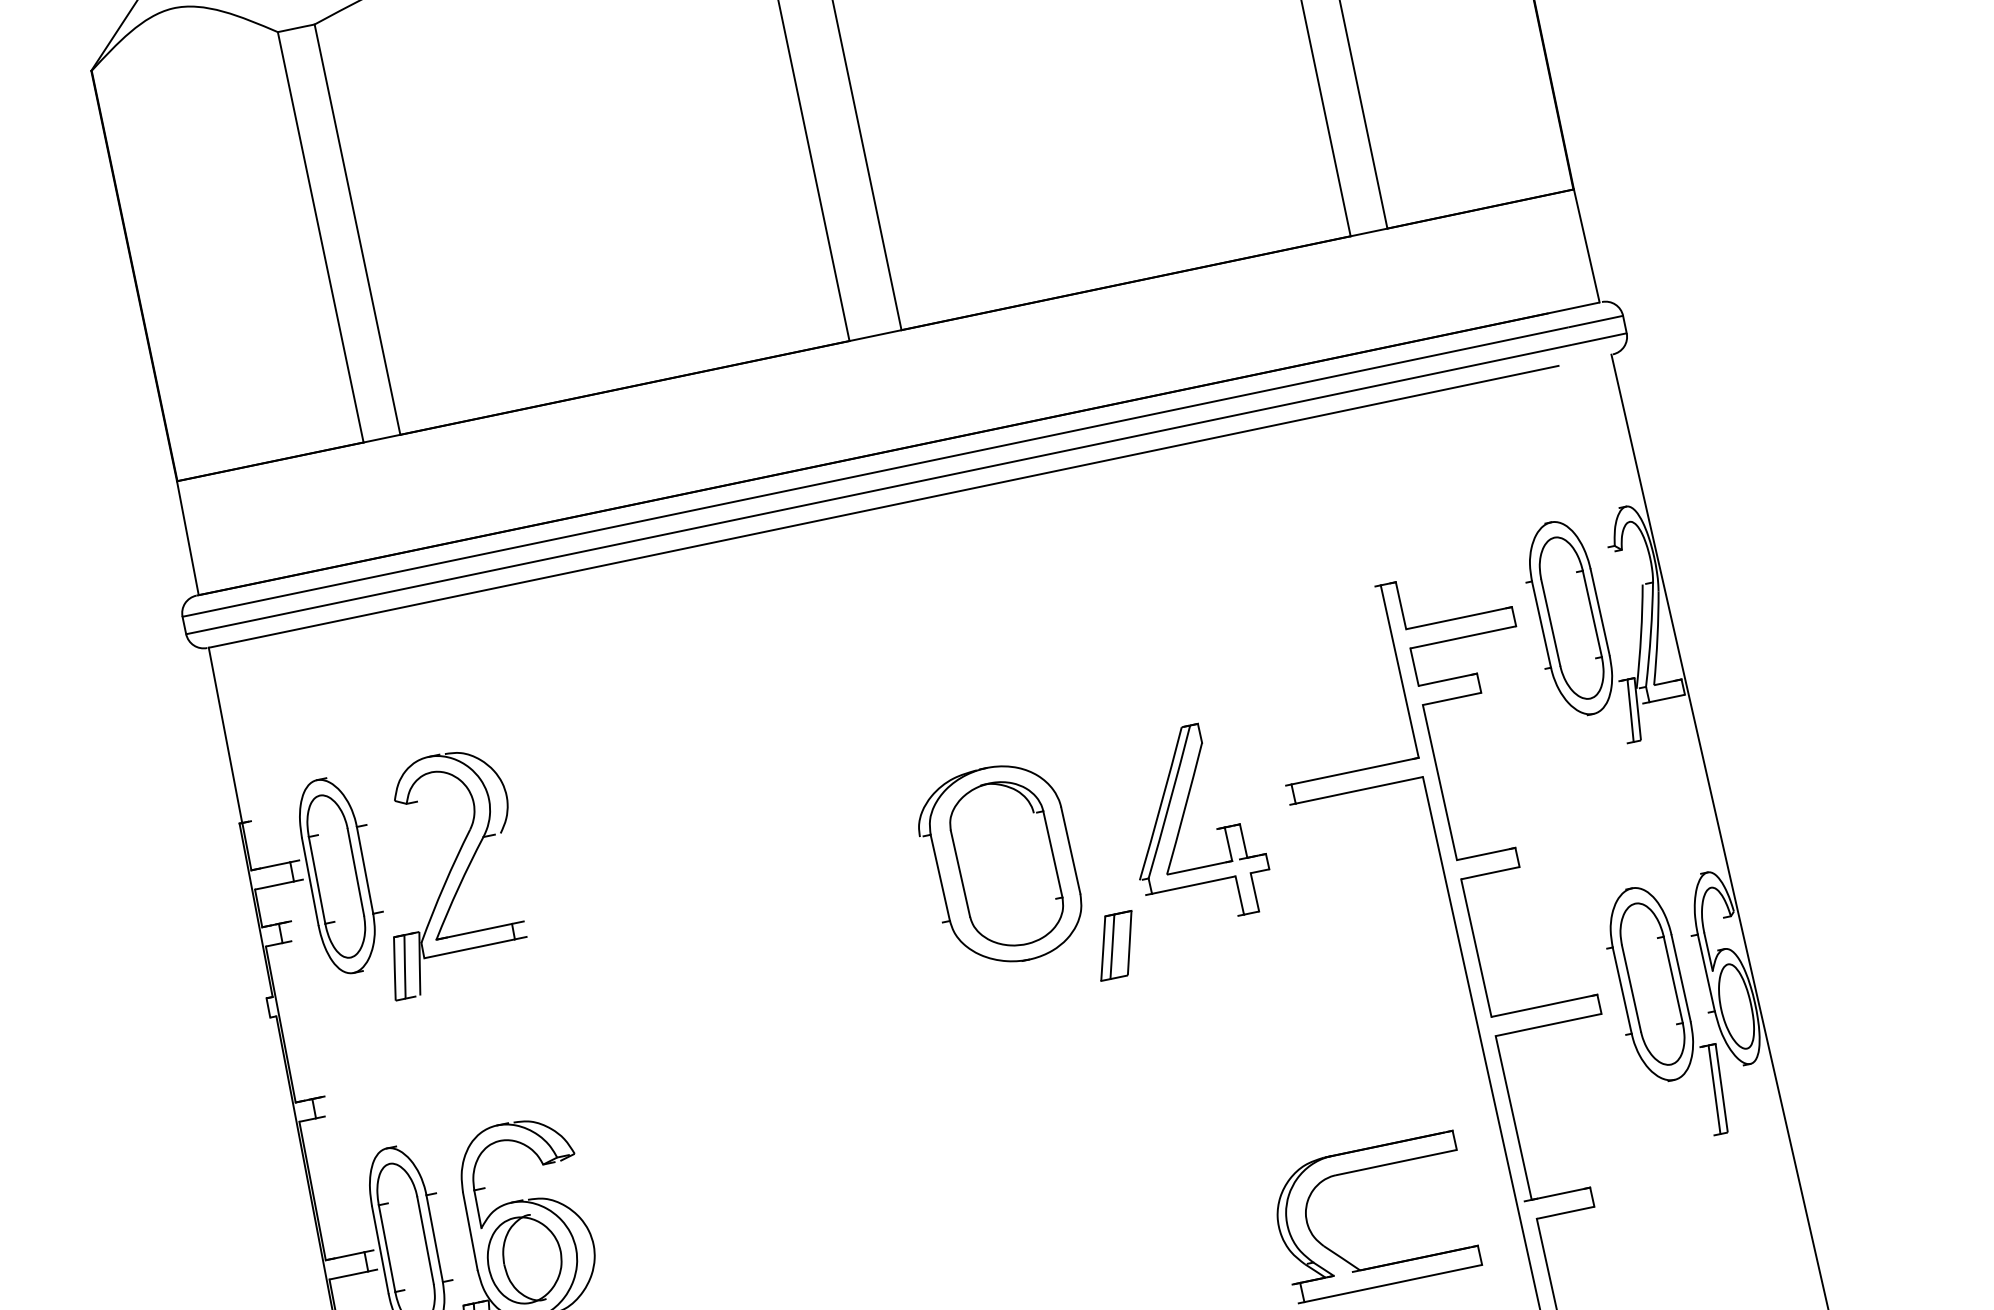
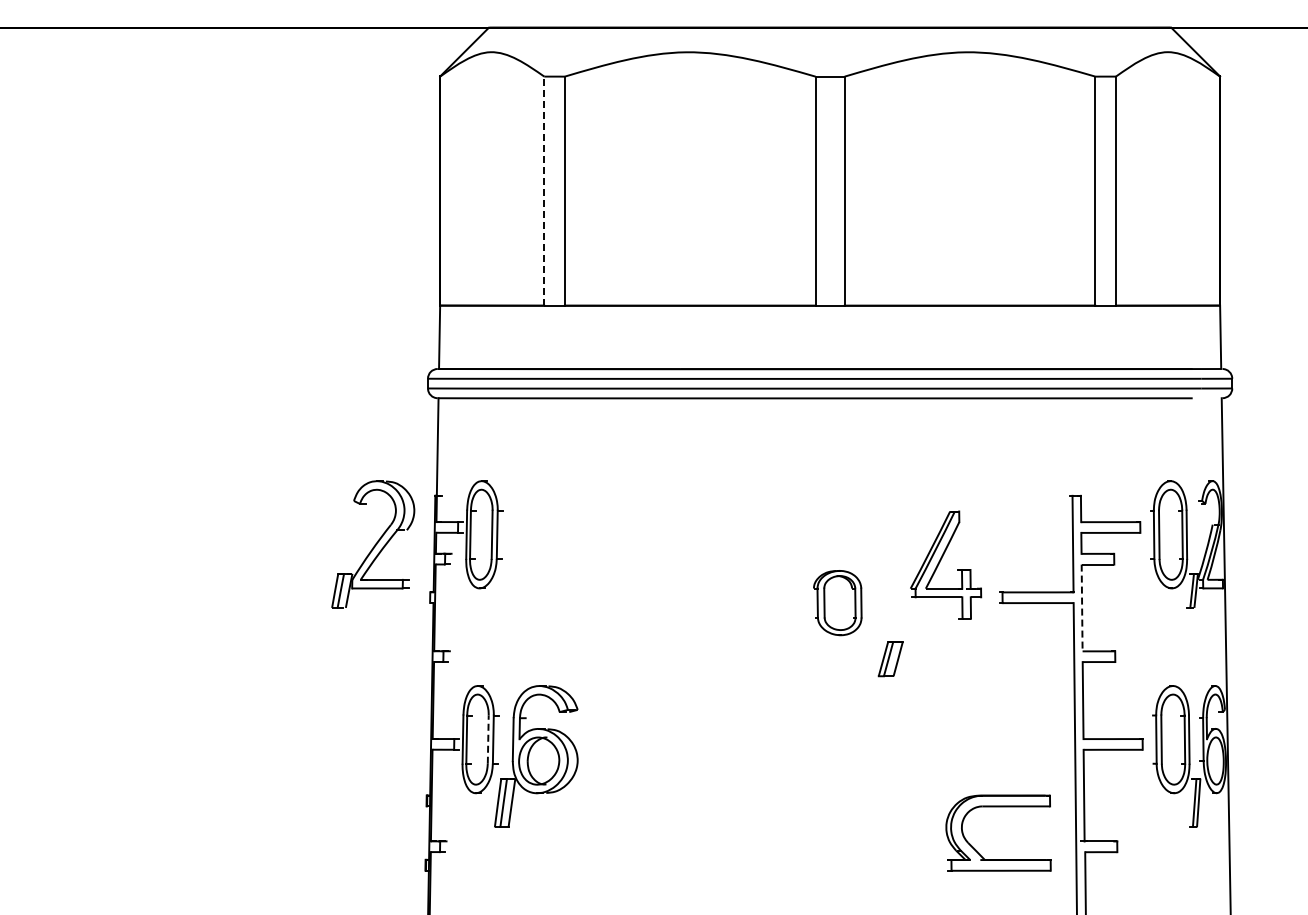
line: (321, 237) -> (544, 191), solid -> dashed
line: (1440, 783) -> (1082, 608), solid -> dashed
part: (1183, 822) -> (940, 562), moved
part: (999, 864) -> (837, 602), size x0.6
part: (446, 871) -> (373, 544), moved
line: (425, 1240) -> (488, 739), solid -> dashed

